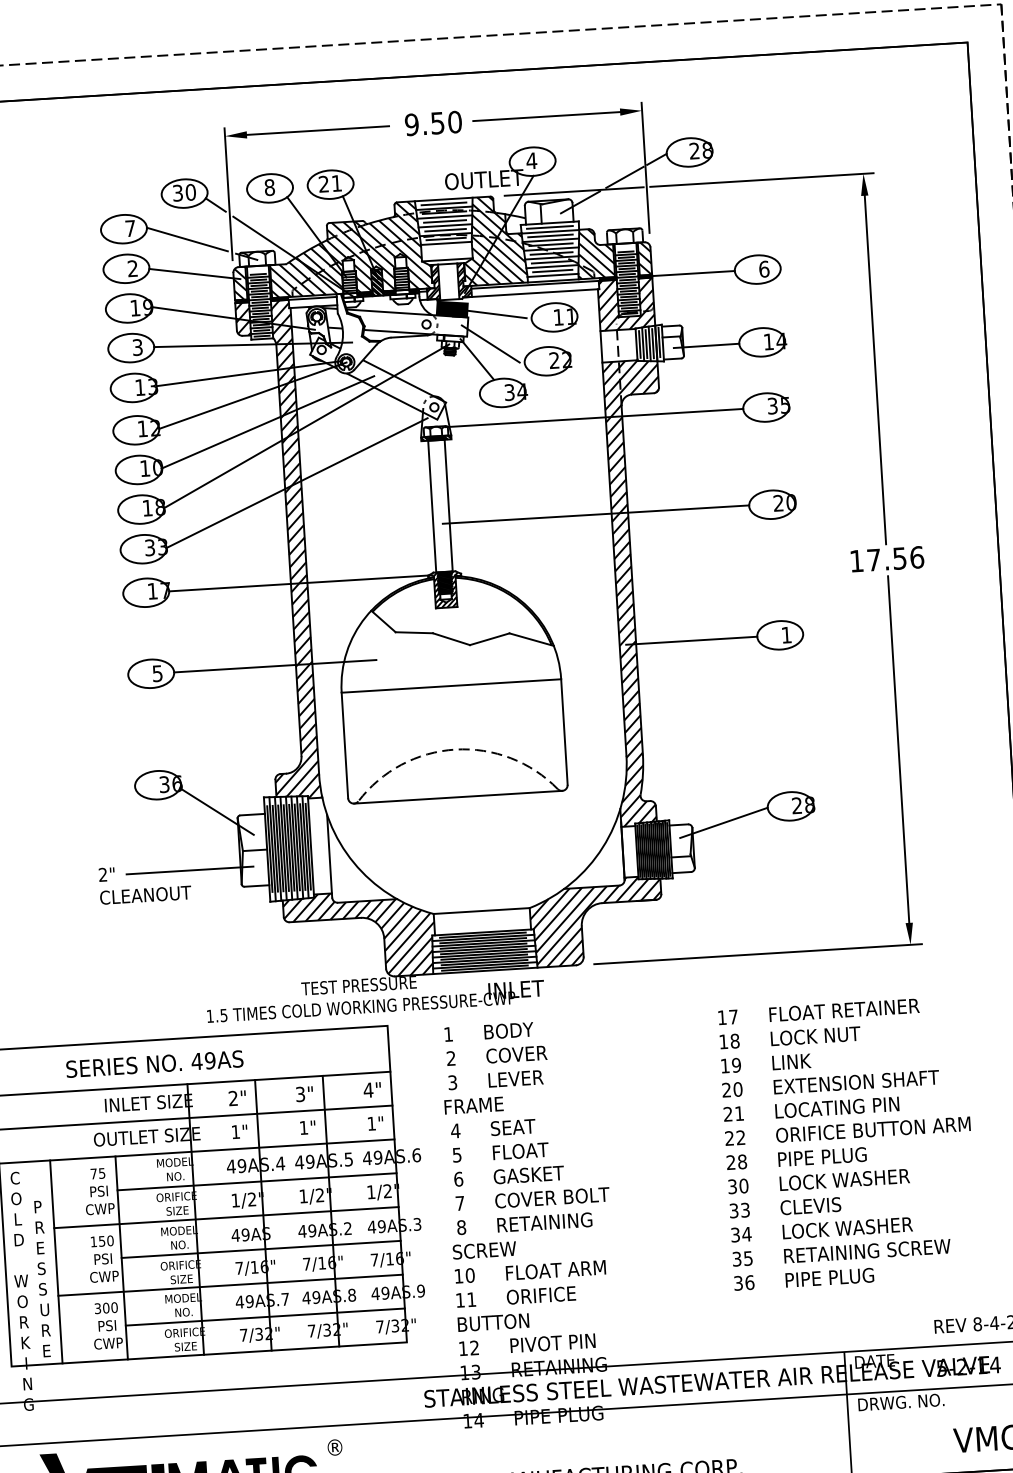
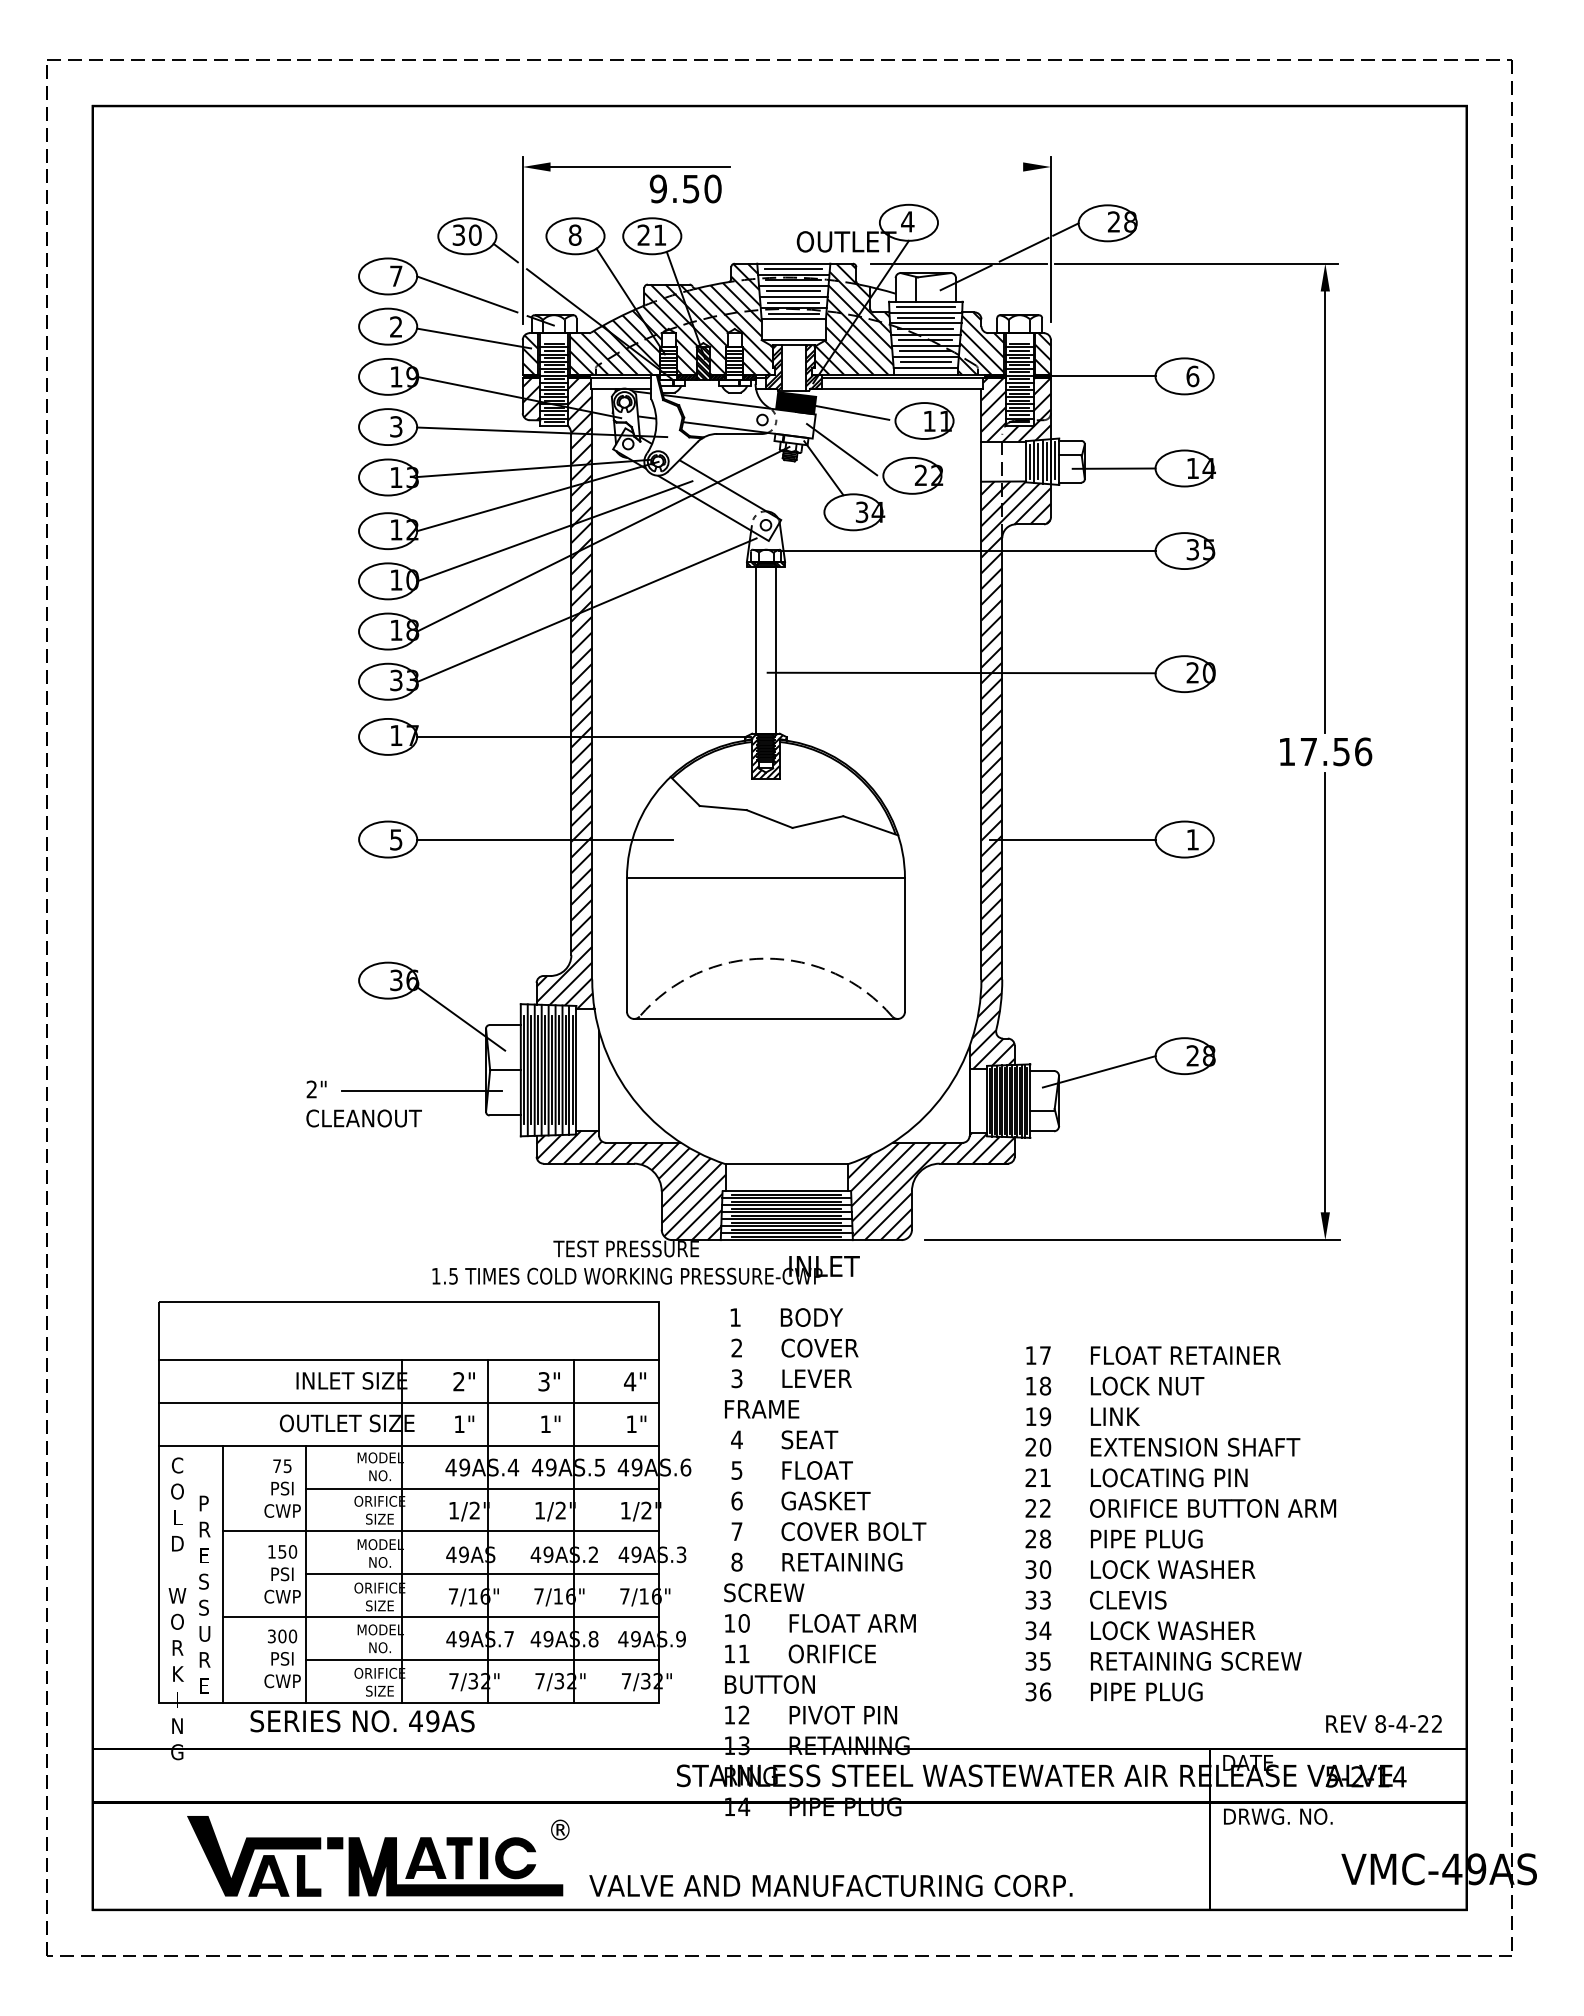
line: (547, 116) -> (930, 167), removed
text: (433, 123) -> (685, 188), moved
text: (154, 1064) -> (362, 1721), moved
text: (848, 1143) -> (1180, 1523), moved

